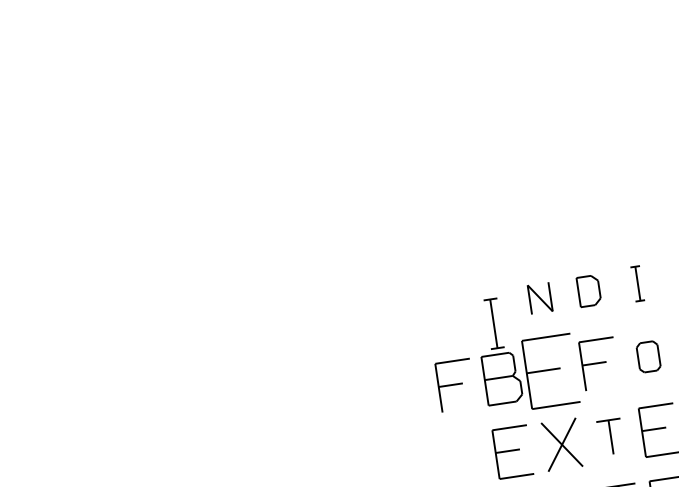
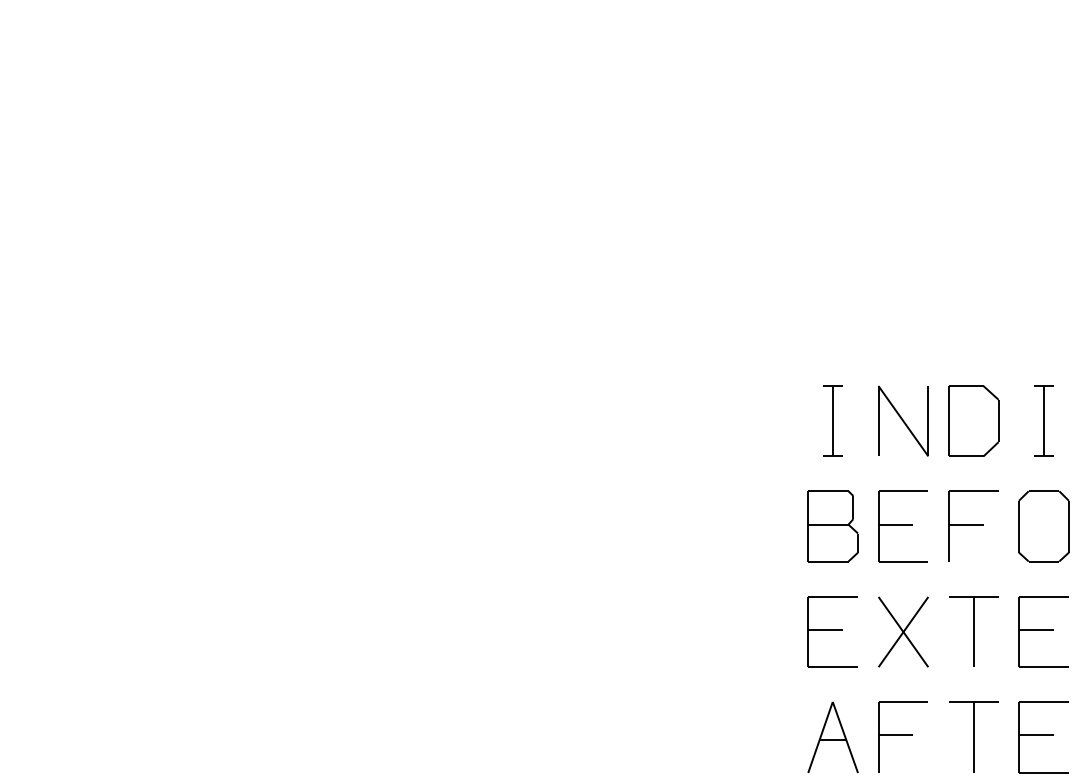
part: (637, 283) -> (1043, 420), size x1.43
part: (588, 290) -> (973, 420), size x1.67
part: (540, 297) -> (903, 420), size x1.67
part: (493, 323) -> (832, 420), moved
part: (648, 356) -> (1043, 526), size x1.67
part: (550, 371) -> (902, 526), size x0.71
part: (455, 385) -> (766, 525), removed
part: (610, 437) -> (973, 631), size x1.43

